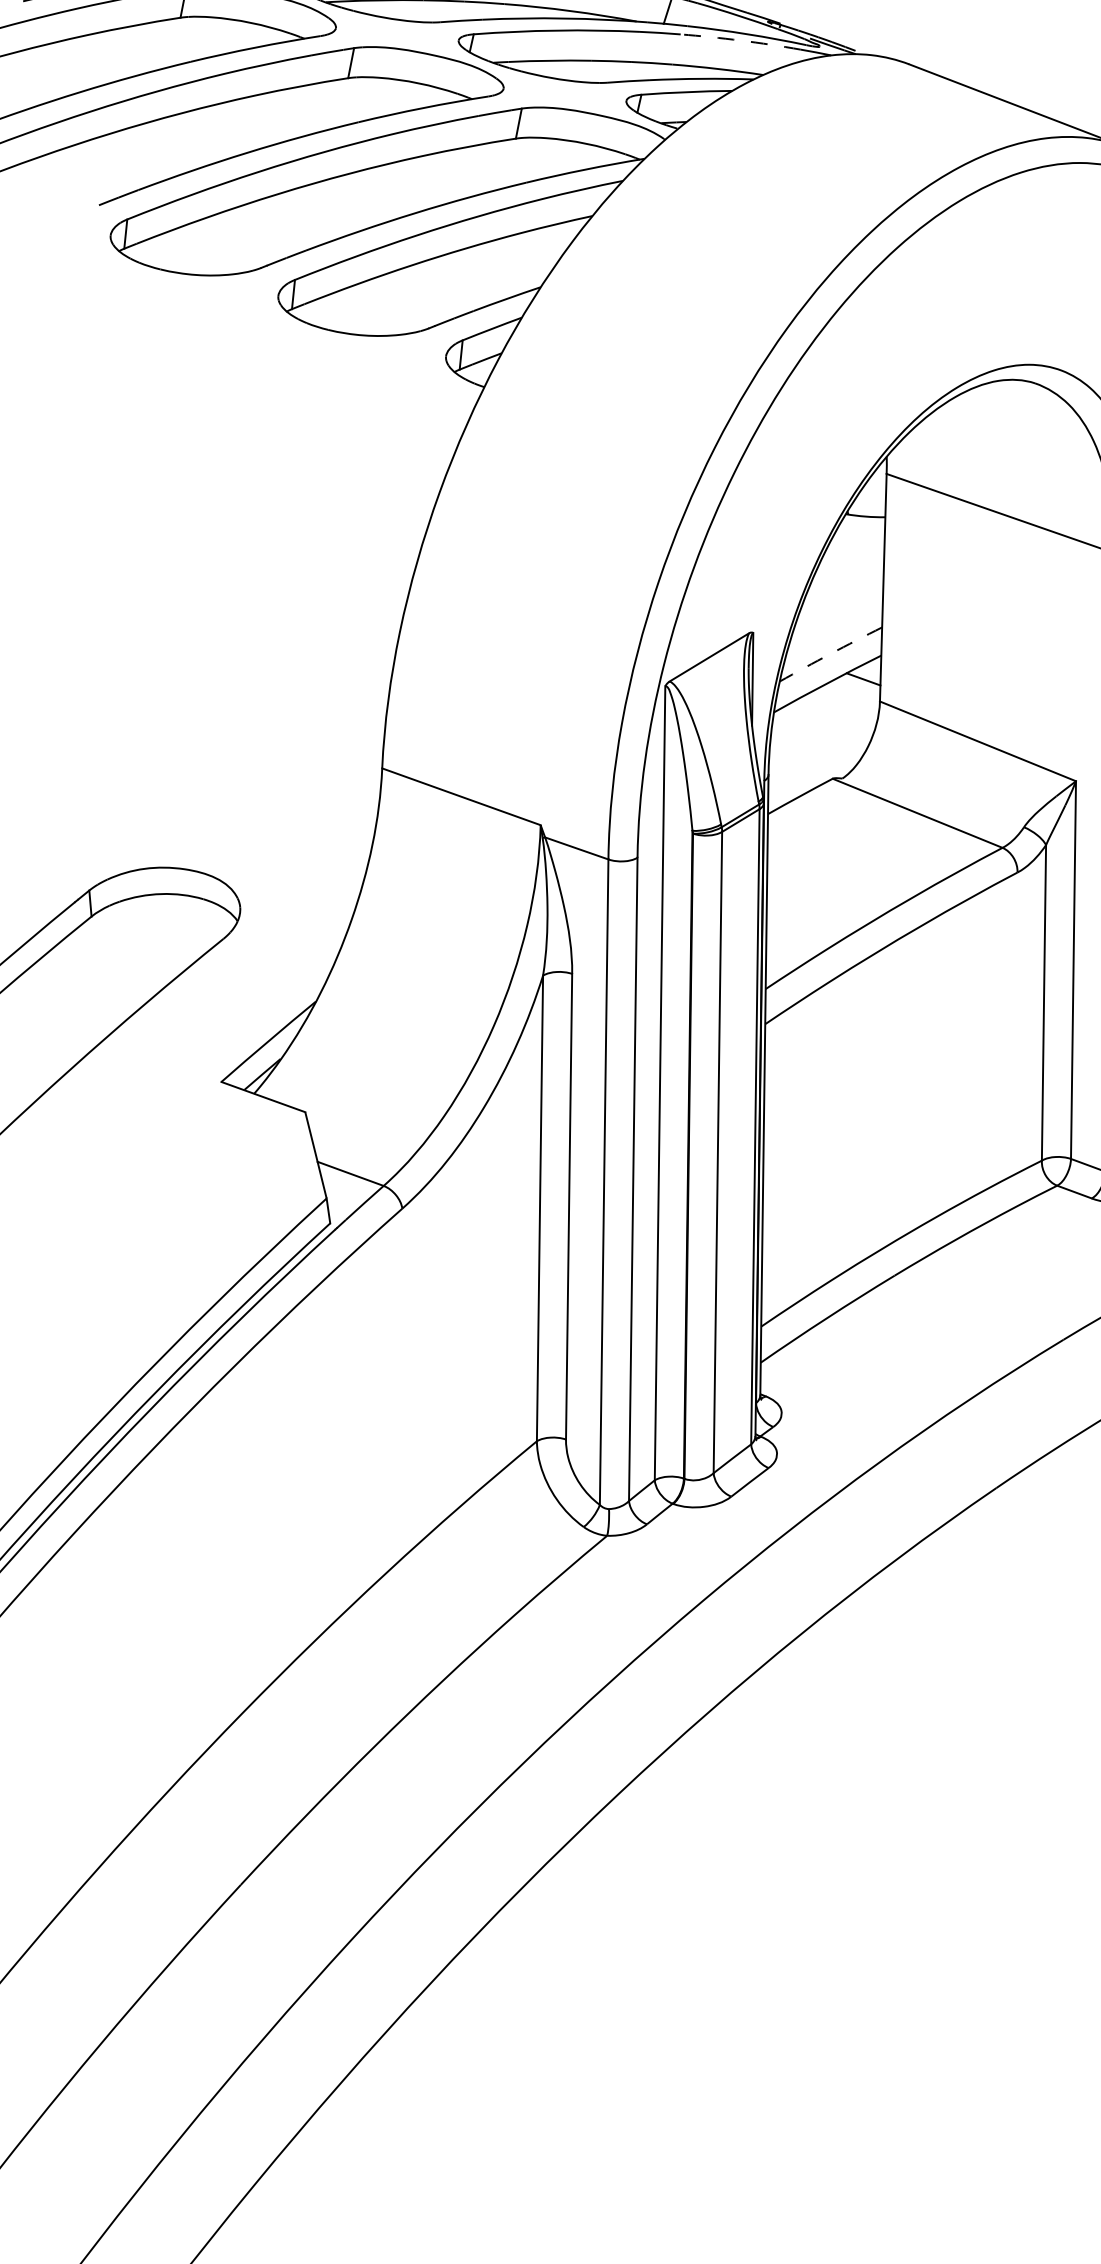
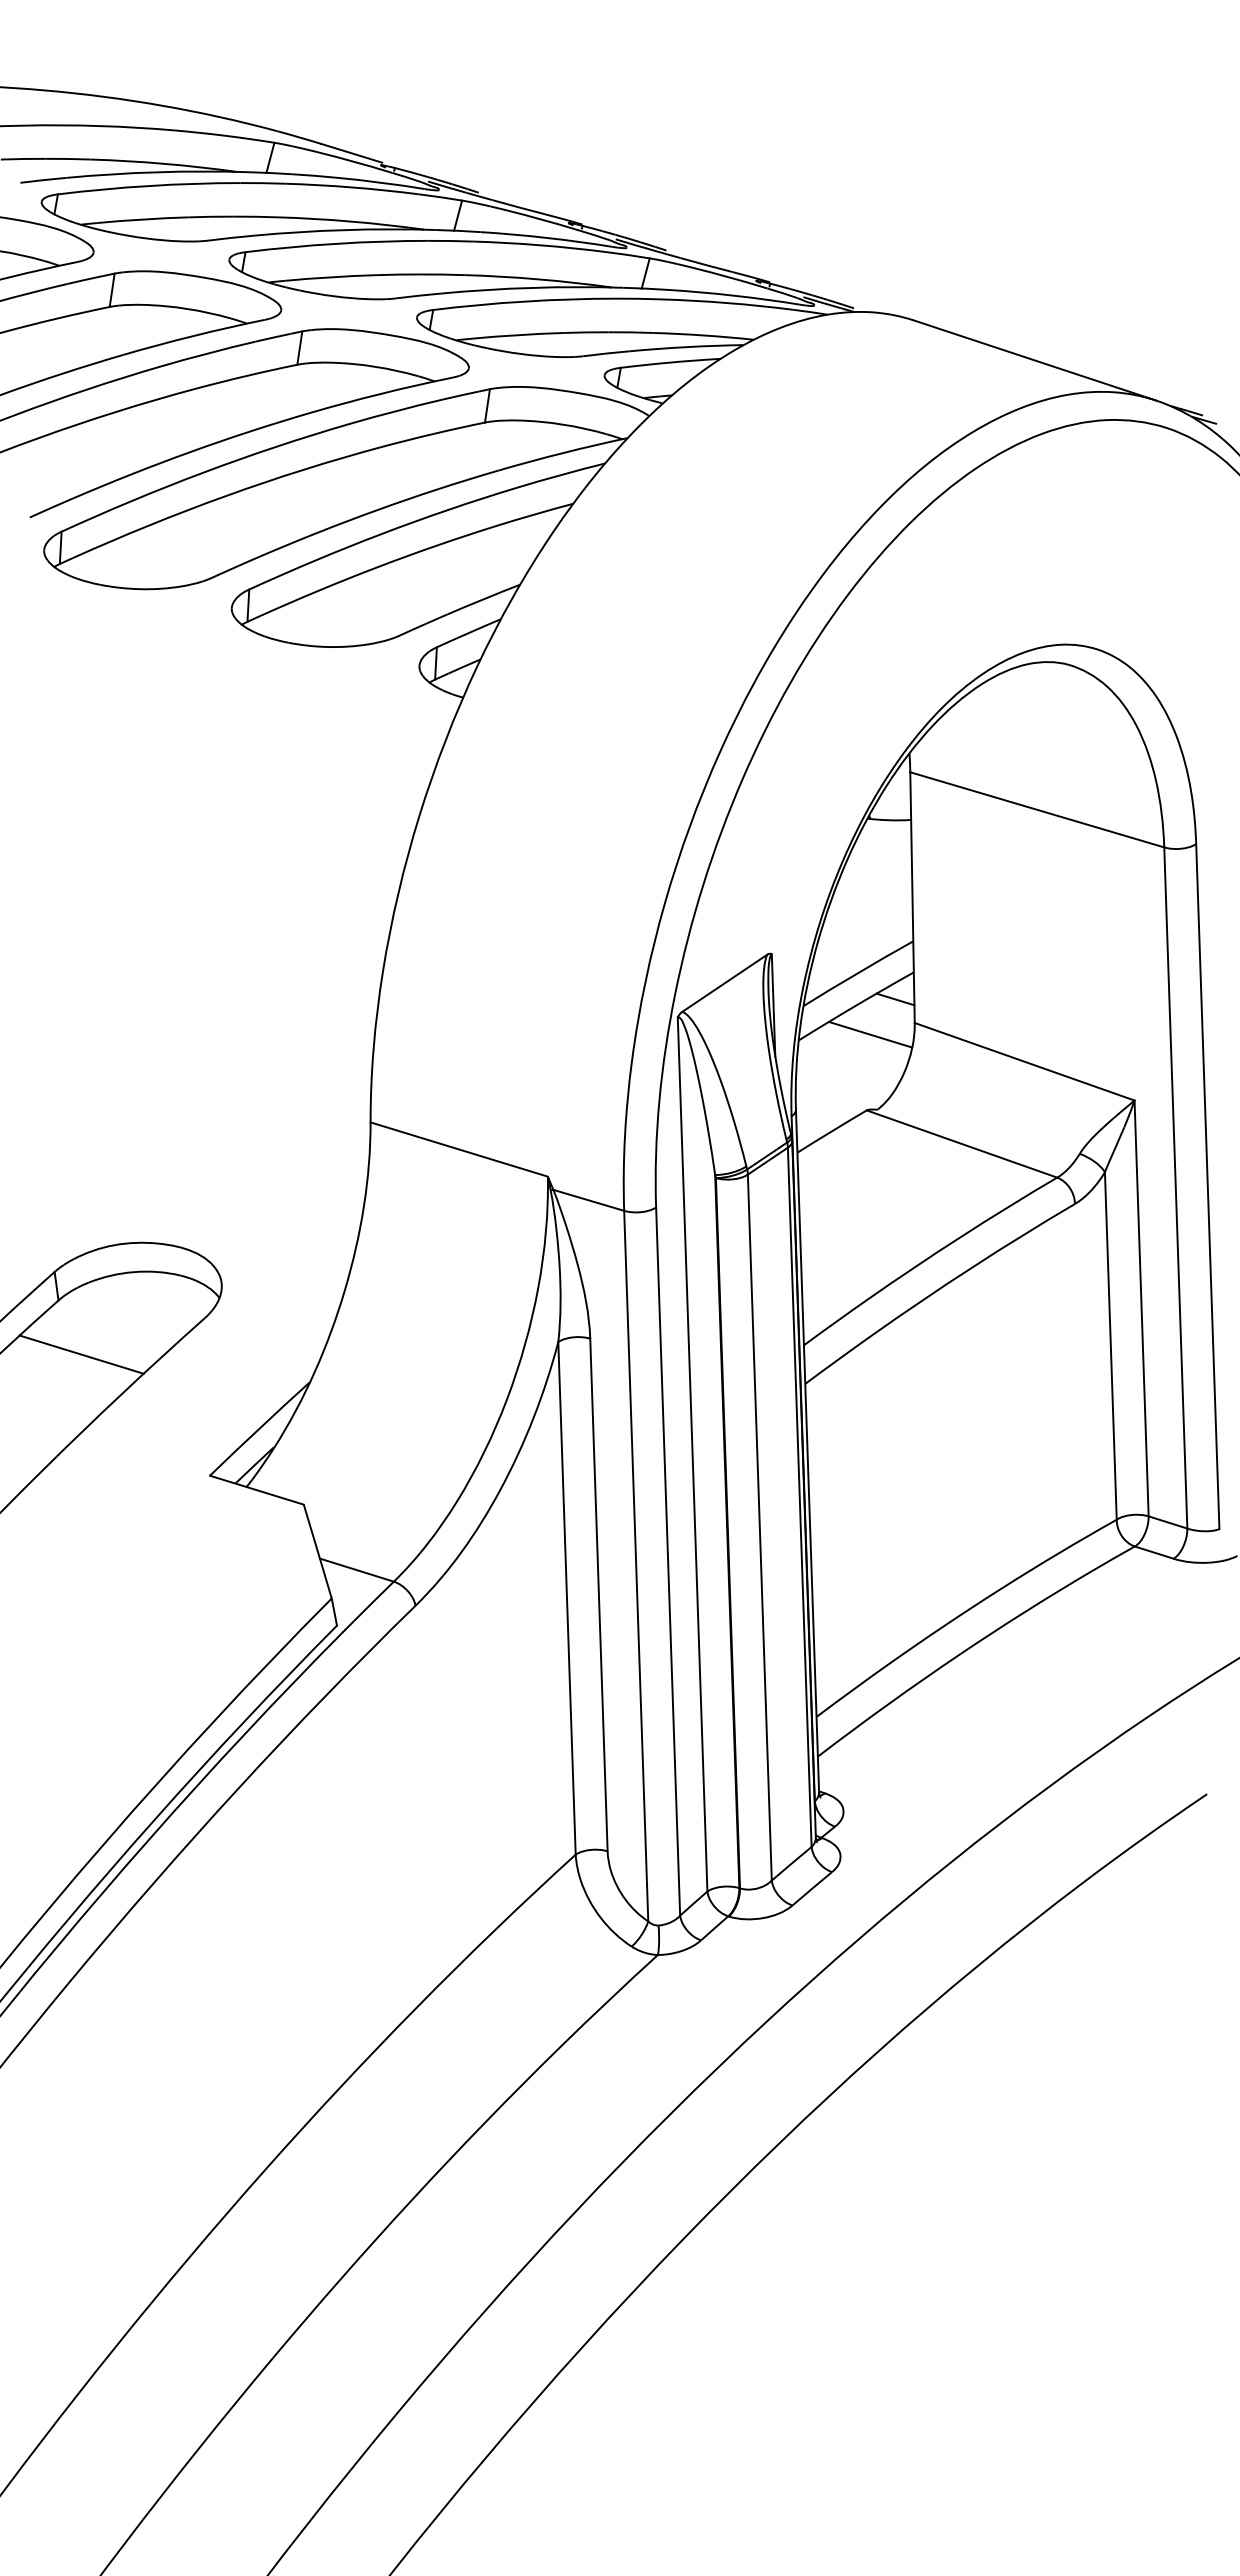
arc: (740, 41) -> (727, 303), dashed -> solid
arc: (830, 654) -> (857, 973), dashed -> solid
line: (839, 710) -> (870, 1034), added
line: (110, 966) -> (81, 1354), added

